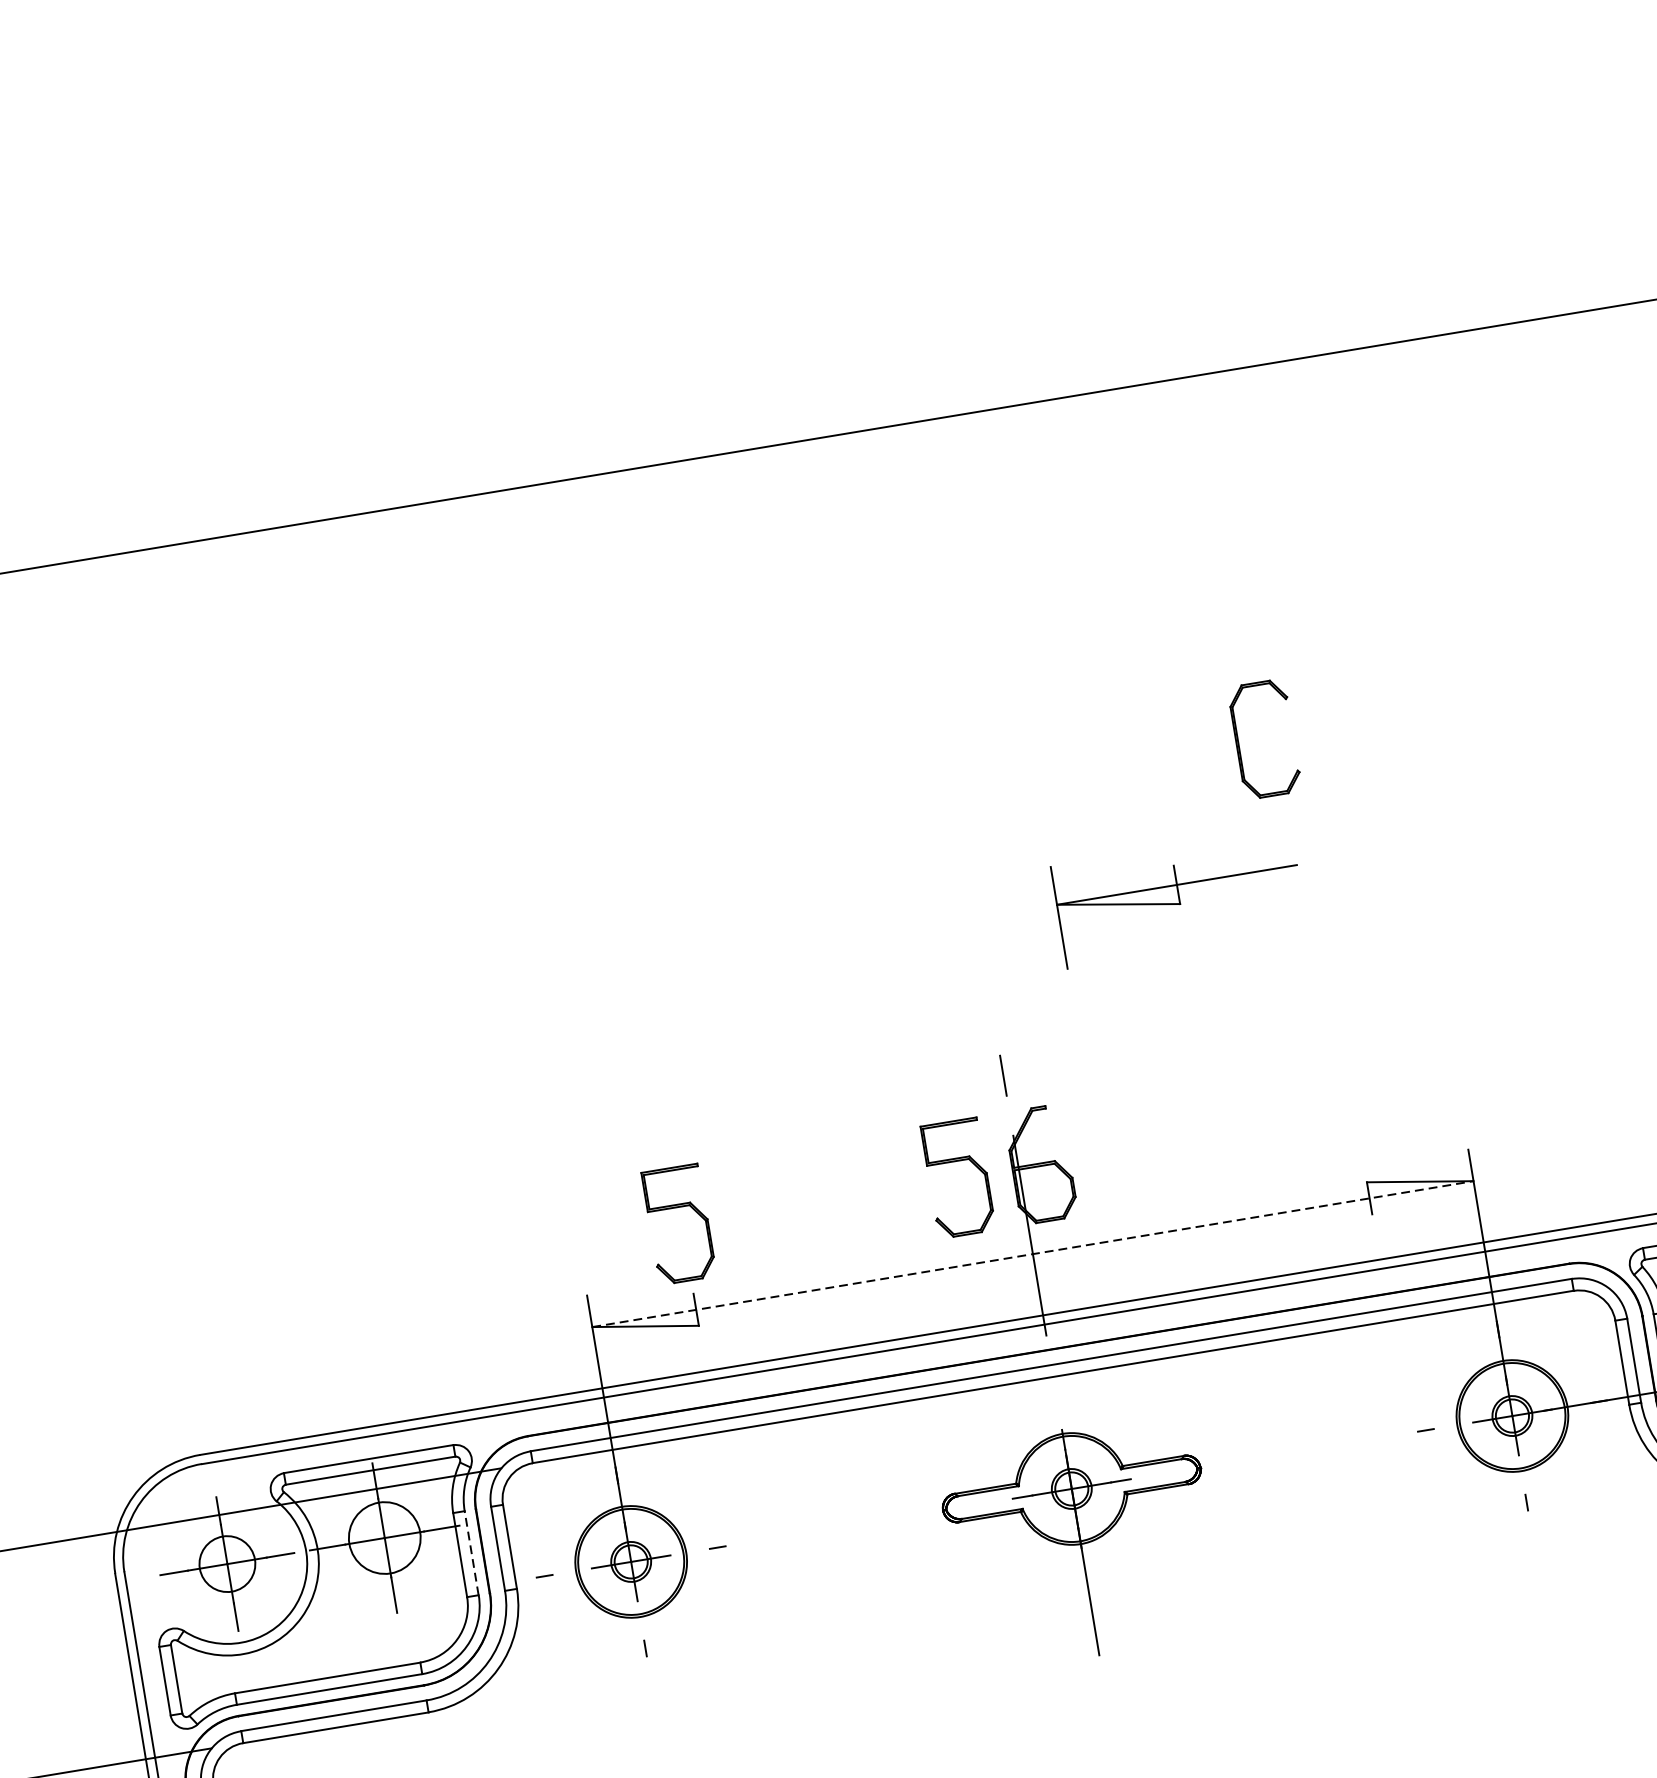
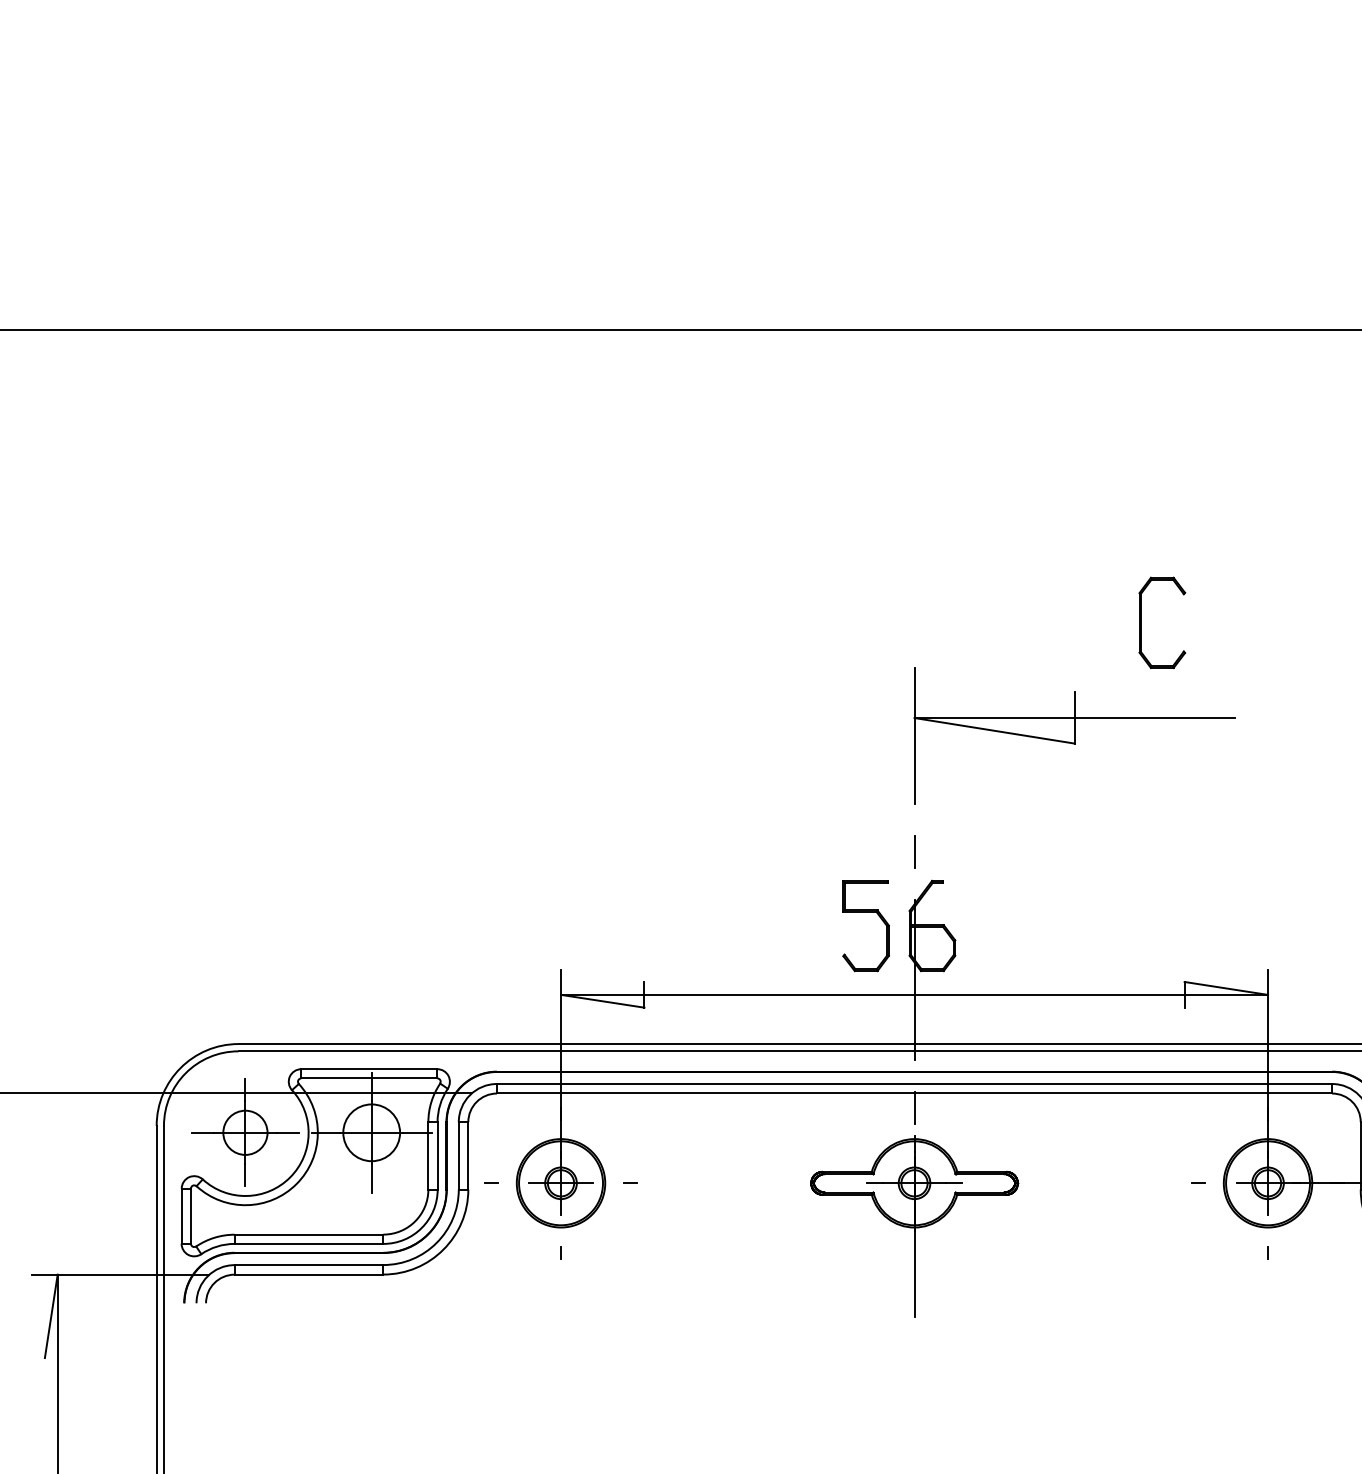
part: (1178, 897) -> (1074, 735), size x1.67
part: (675, 1207) -> (641, 912), removed
line: (1032, 1253) -> (914, 994), dashed -> solid
line: (1056, 1395) -> (914, 1108), added
line: (471, 1552) -> (437, 1155), dashed -> solid

